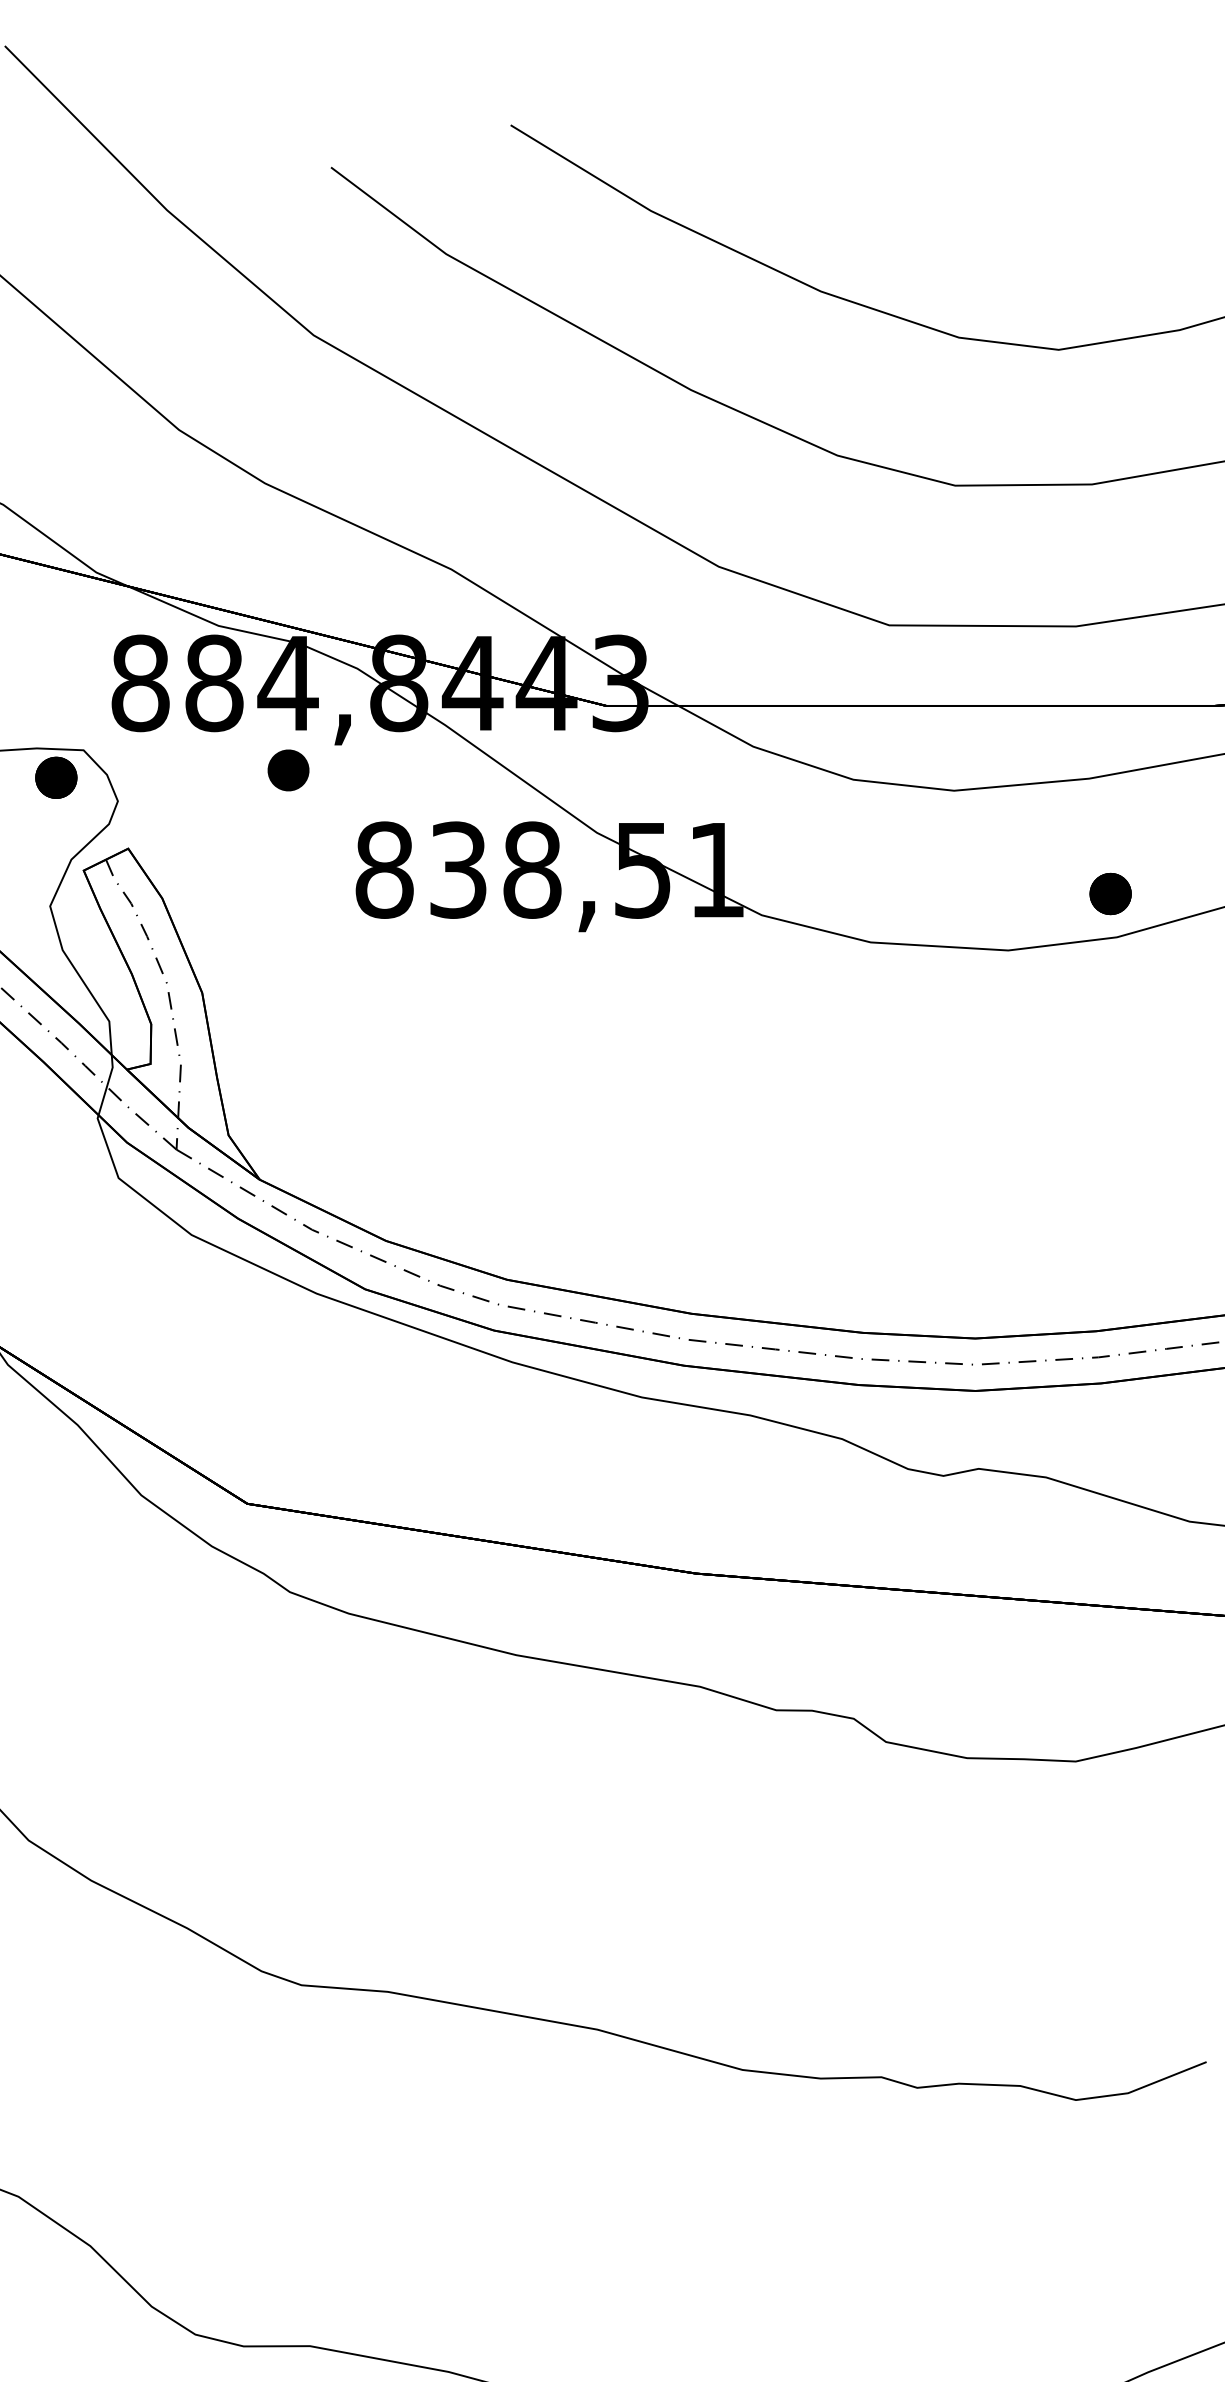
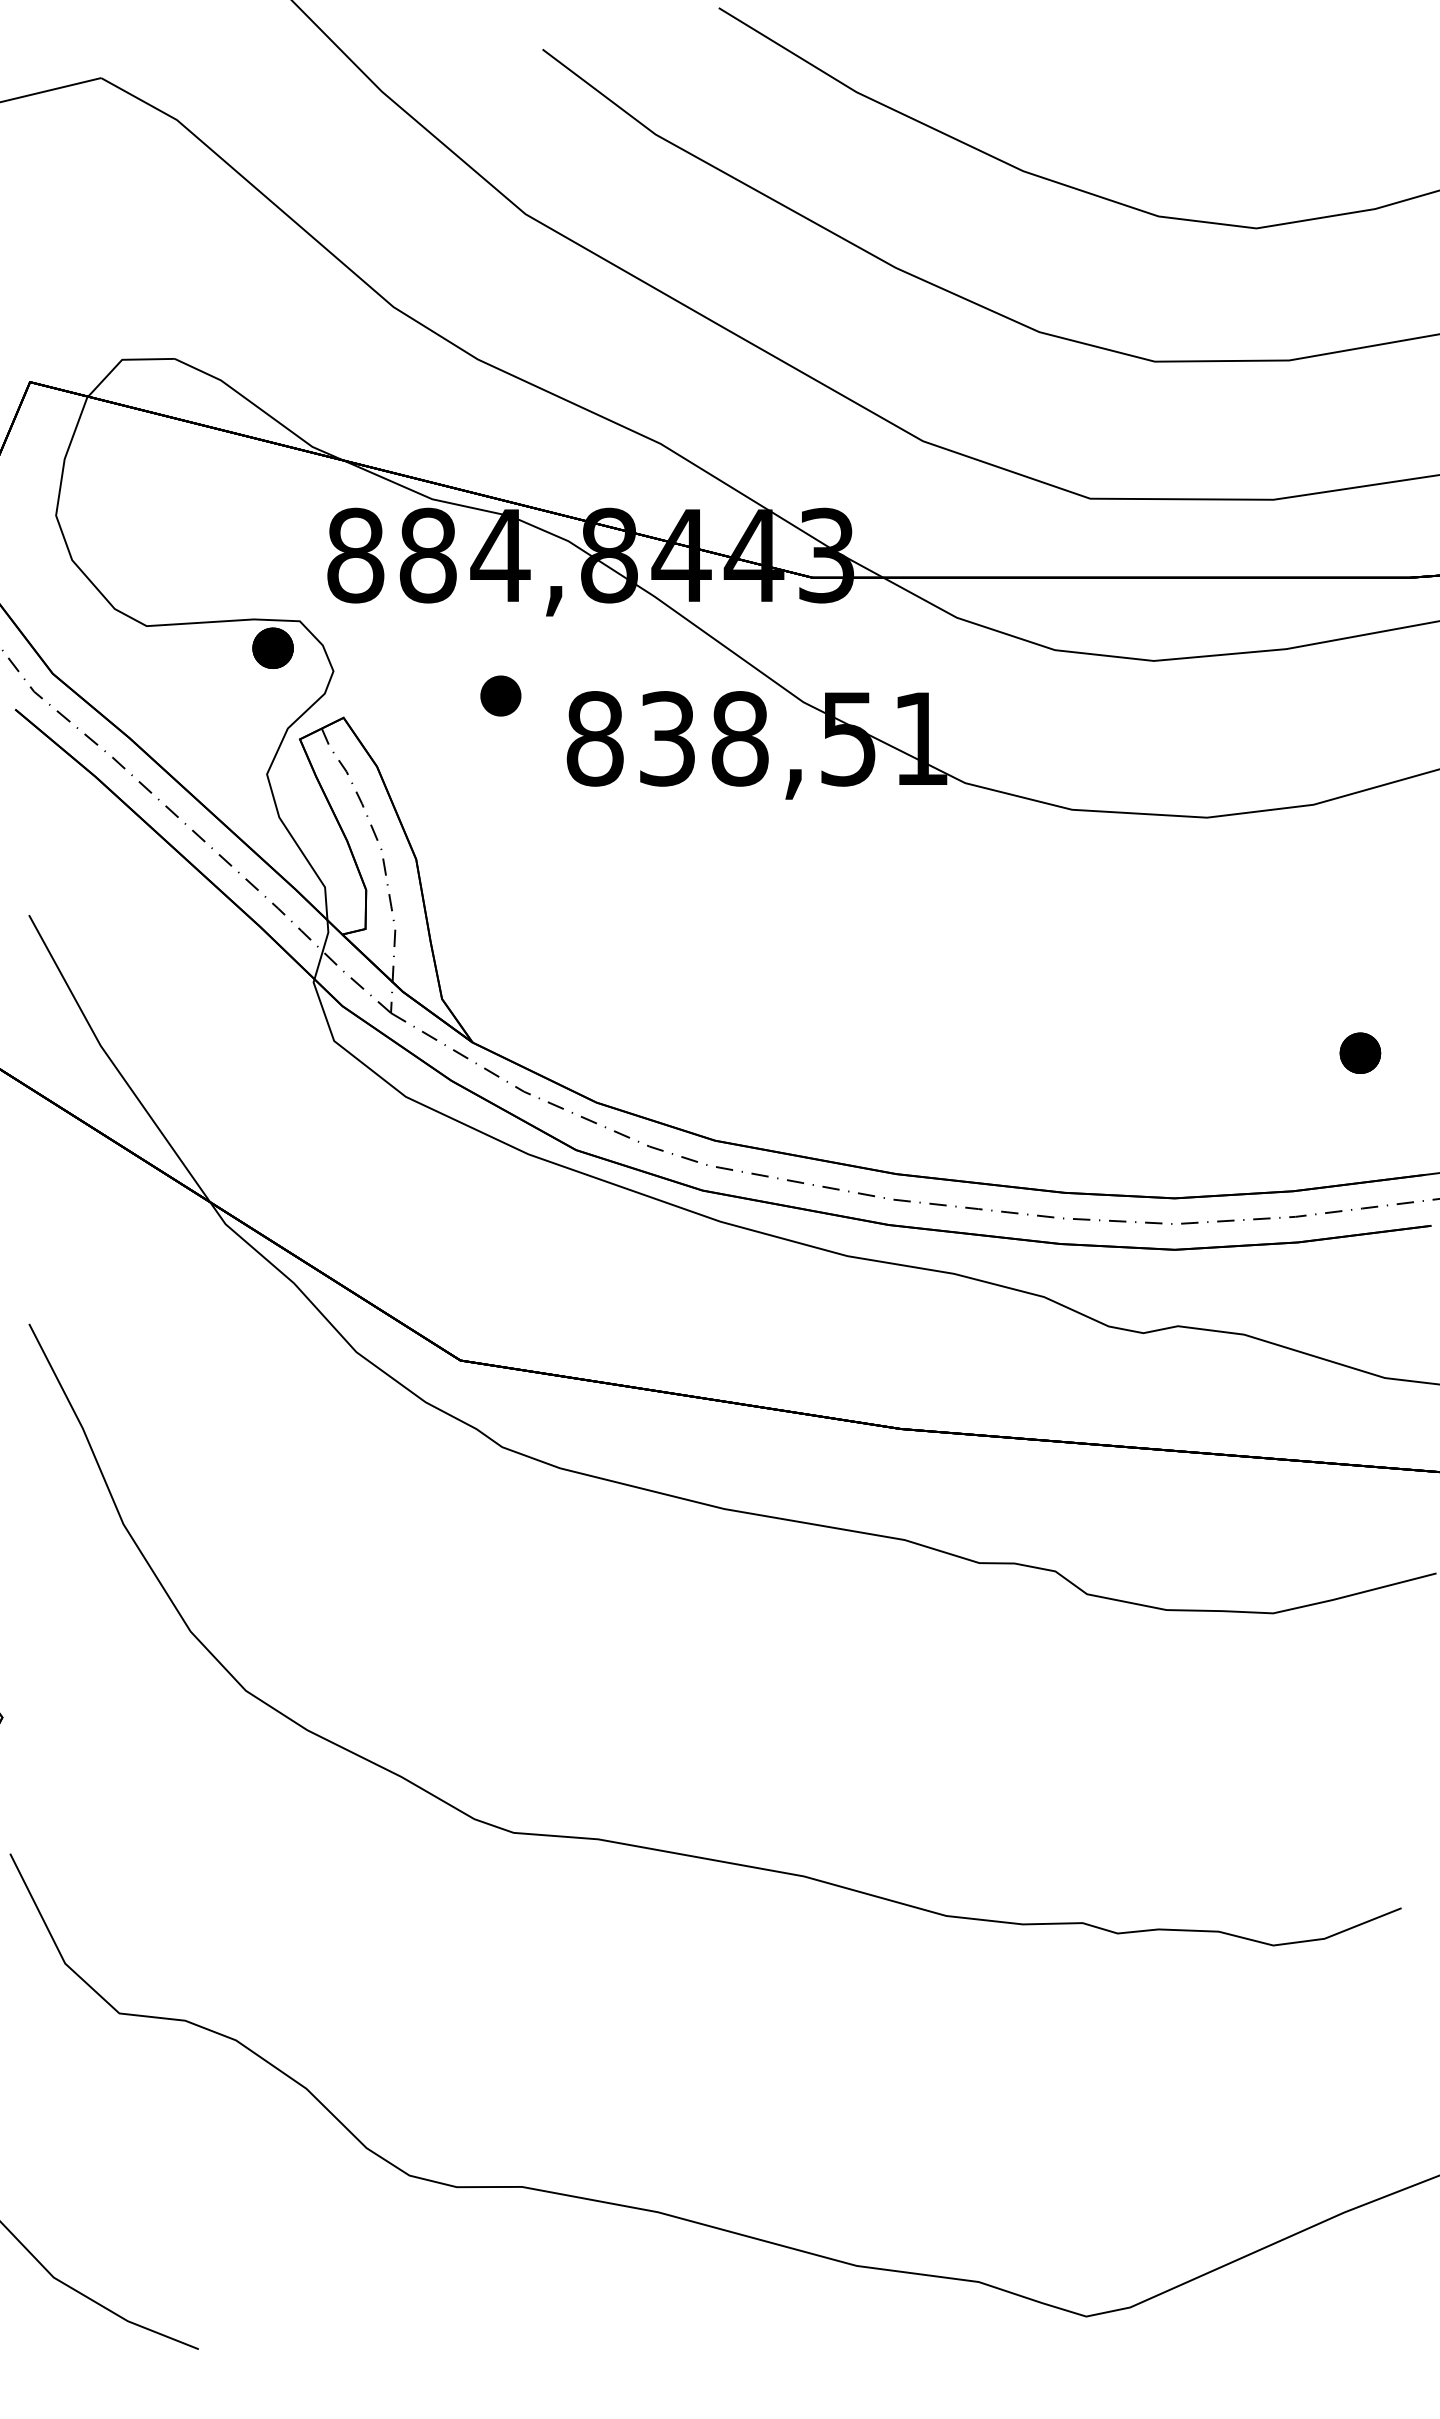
part: (288, 769) -> (500, 695), moved
part: (1110, 893) -> (1360, 1052), moved

